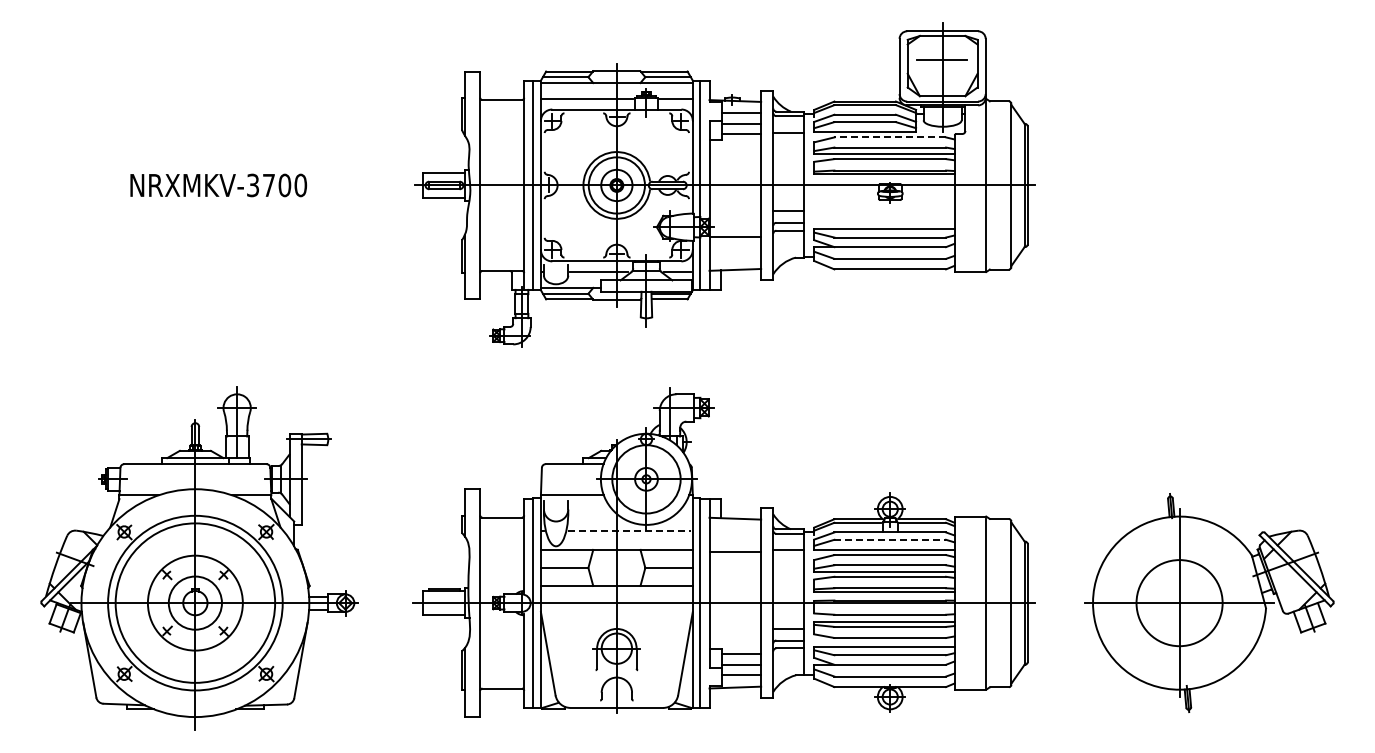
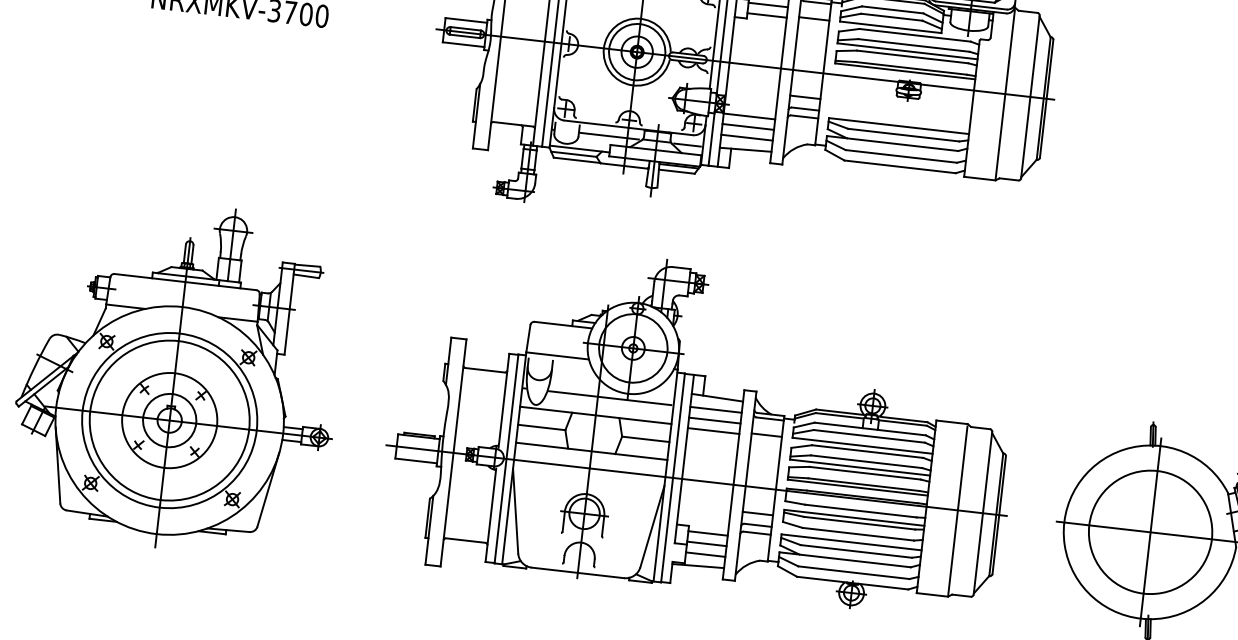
line: (890, 137) -> (915, 35), dashed -> solid
line: (735, 246) -> (748, 126), added
line: (735, 257) -> (747, 137), added
line: (735, 530) -> (716, 409), added
line: (629, 531) -> (610, 398), dashed -> solid
line: (890, 539) -> (869, 436), dashed -> solid
line: (735, 541) -> (715, 420), added
circle: (1179, 602) -> (1150, 531), size x1.43

